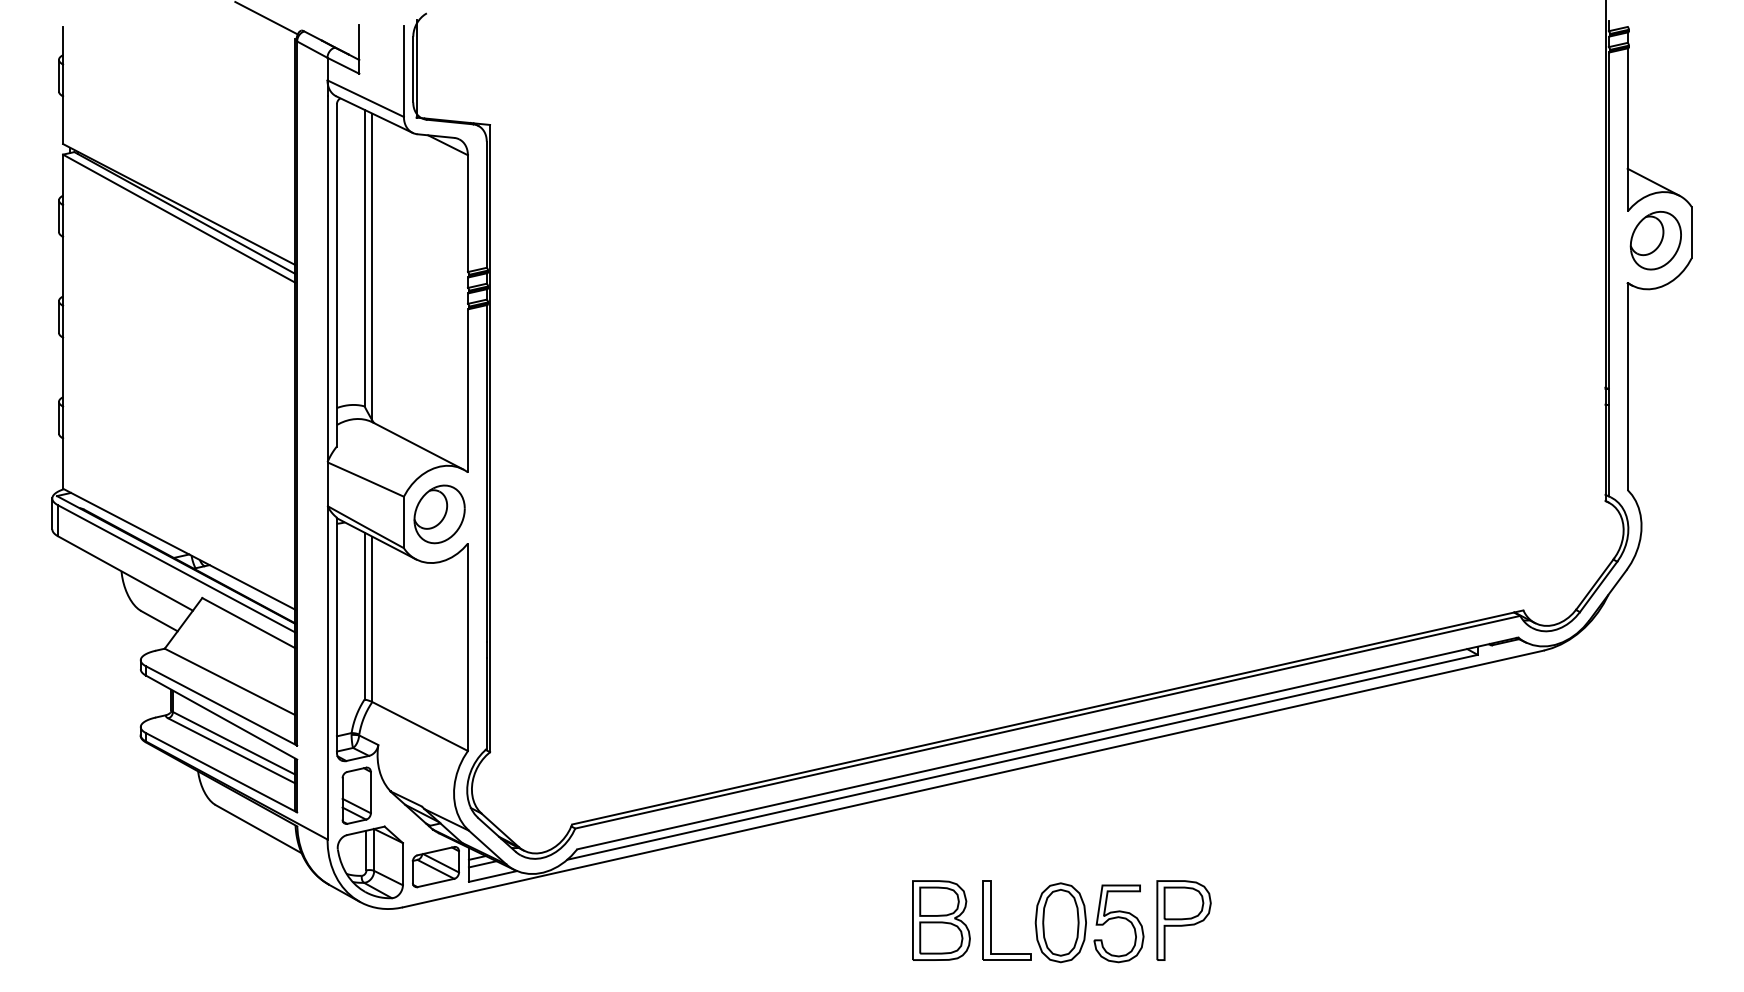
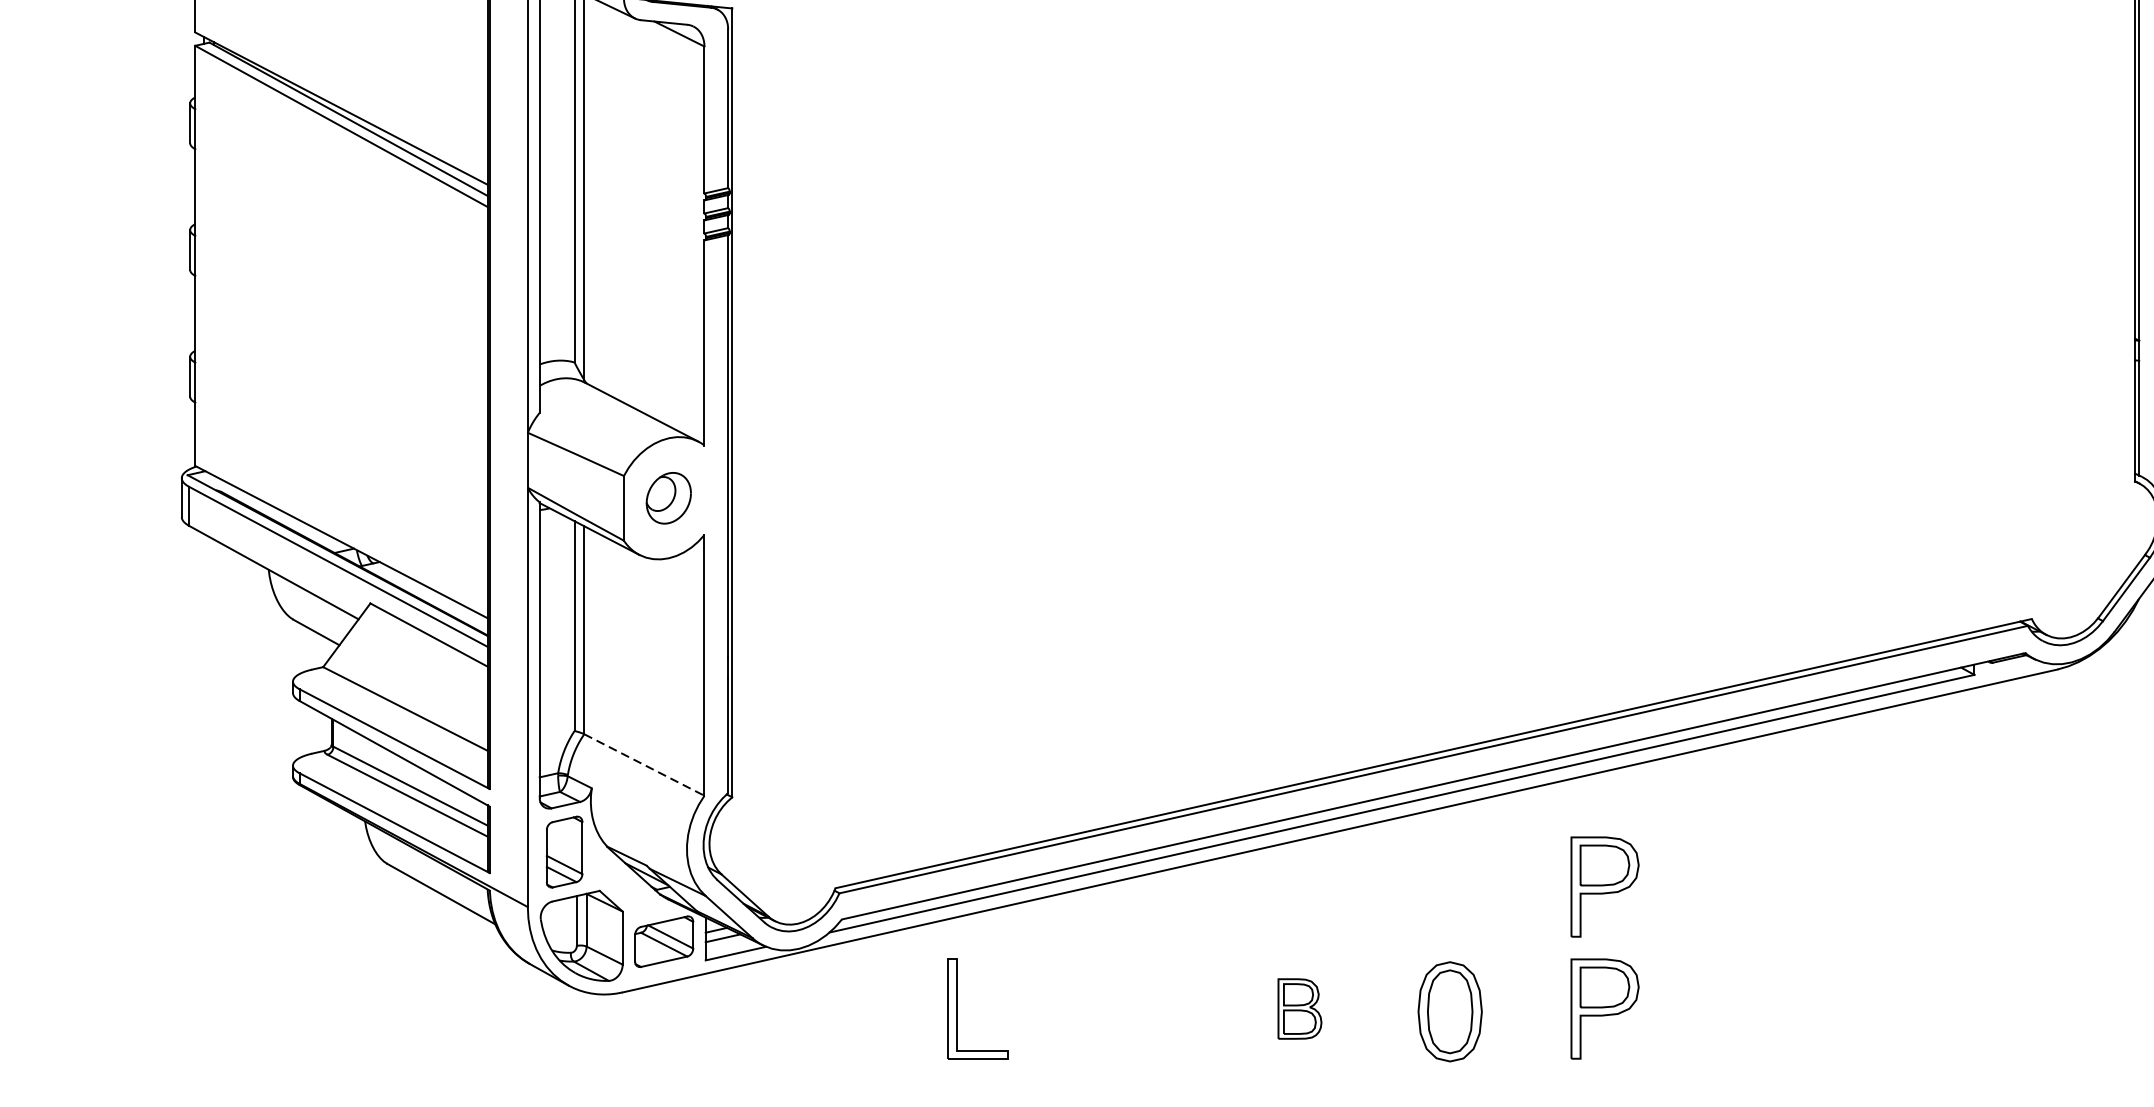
part: (439, 514) -> (668, 498), size x0.7
line: (420, 726) -> (644, 764), solid -> dashed
part: (1183, 823) -> (1604, 886), added
part: (941, 920) -> (1300, 1008), size x0.6
part: (991, 920) -> (957, 1008), moved
part: (1118, 923) -> (1522, 1012), removed

